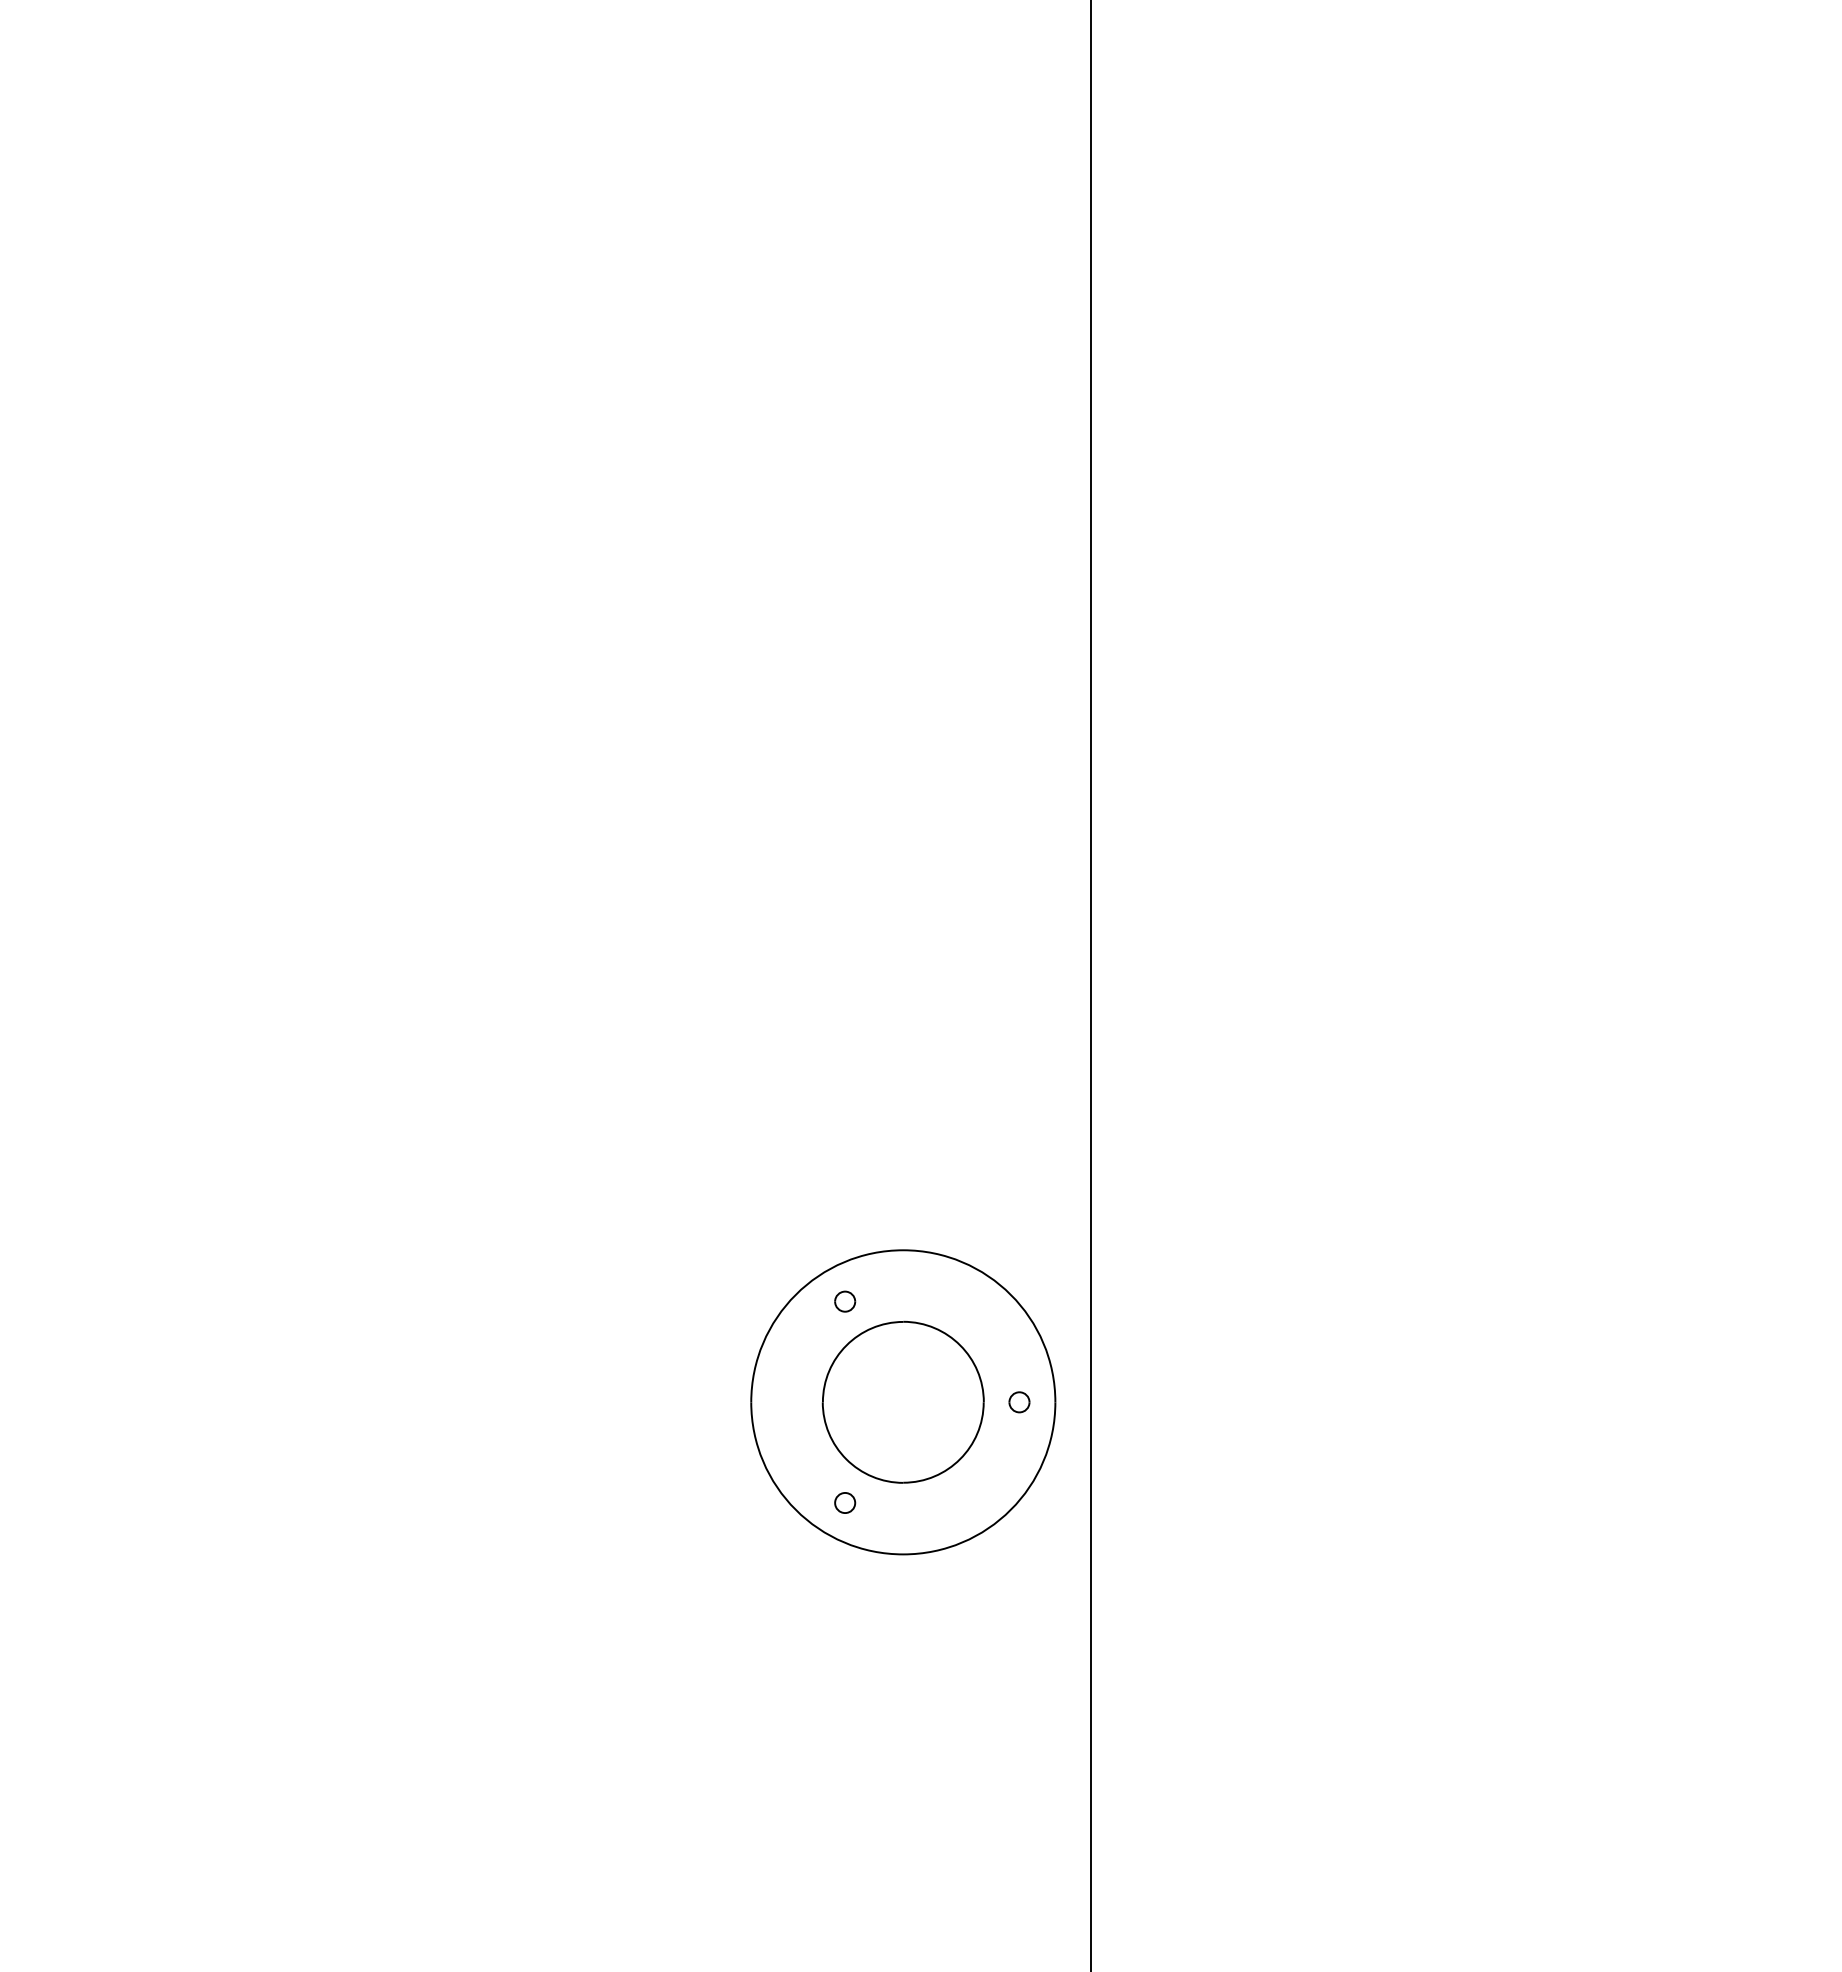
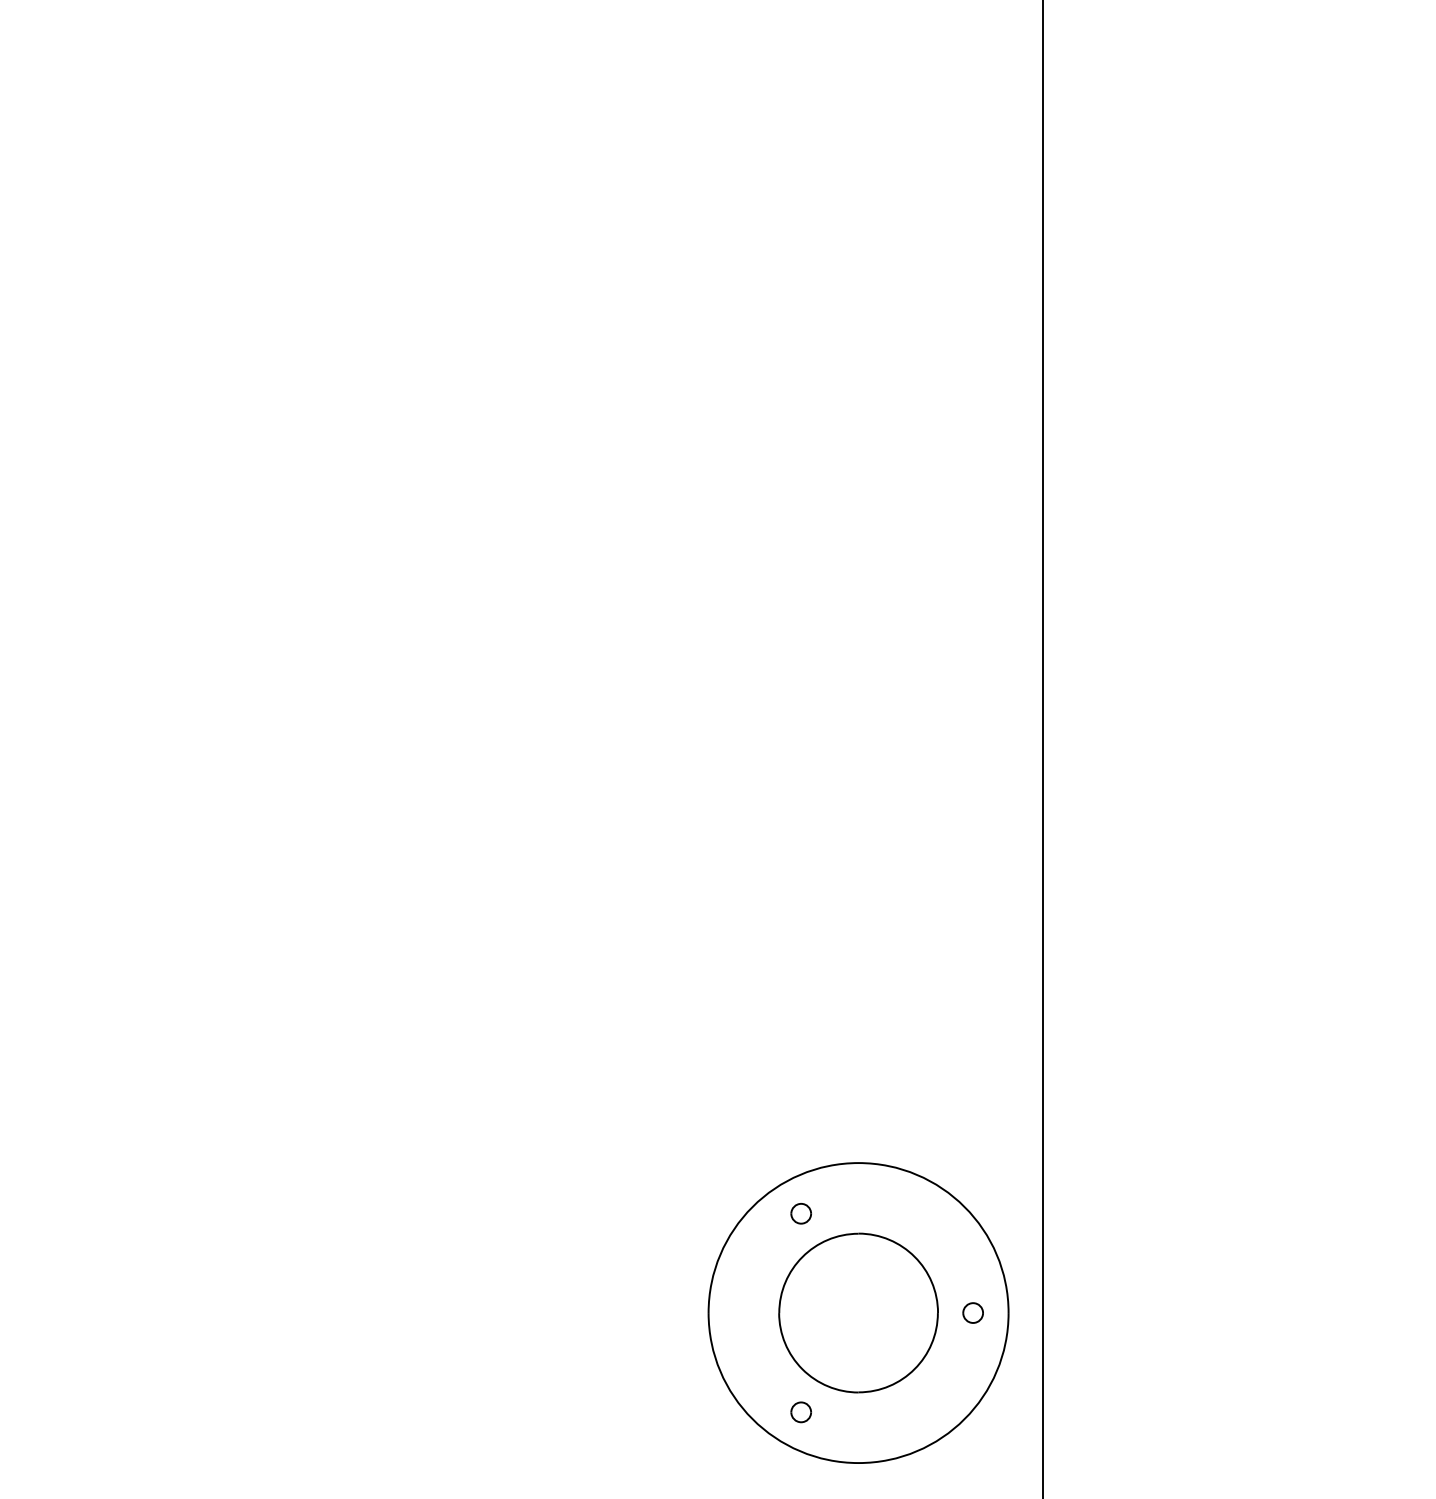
part: (903, 1402) -> (858, 1313), moved

